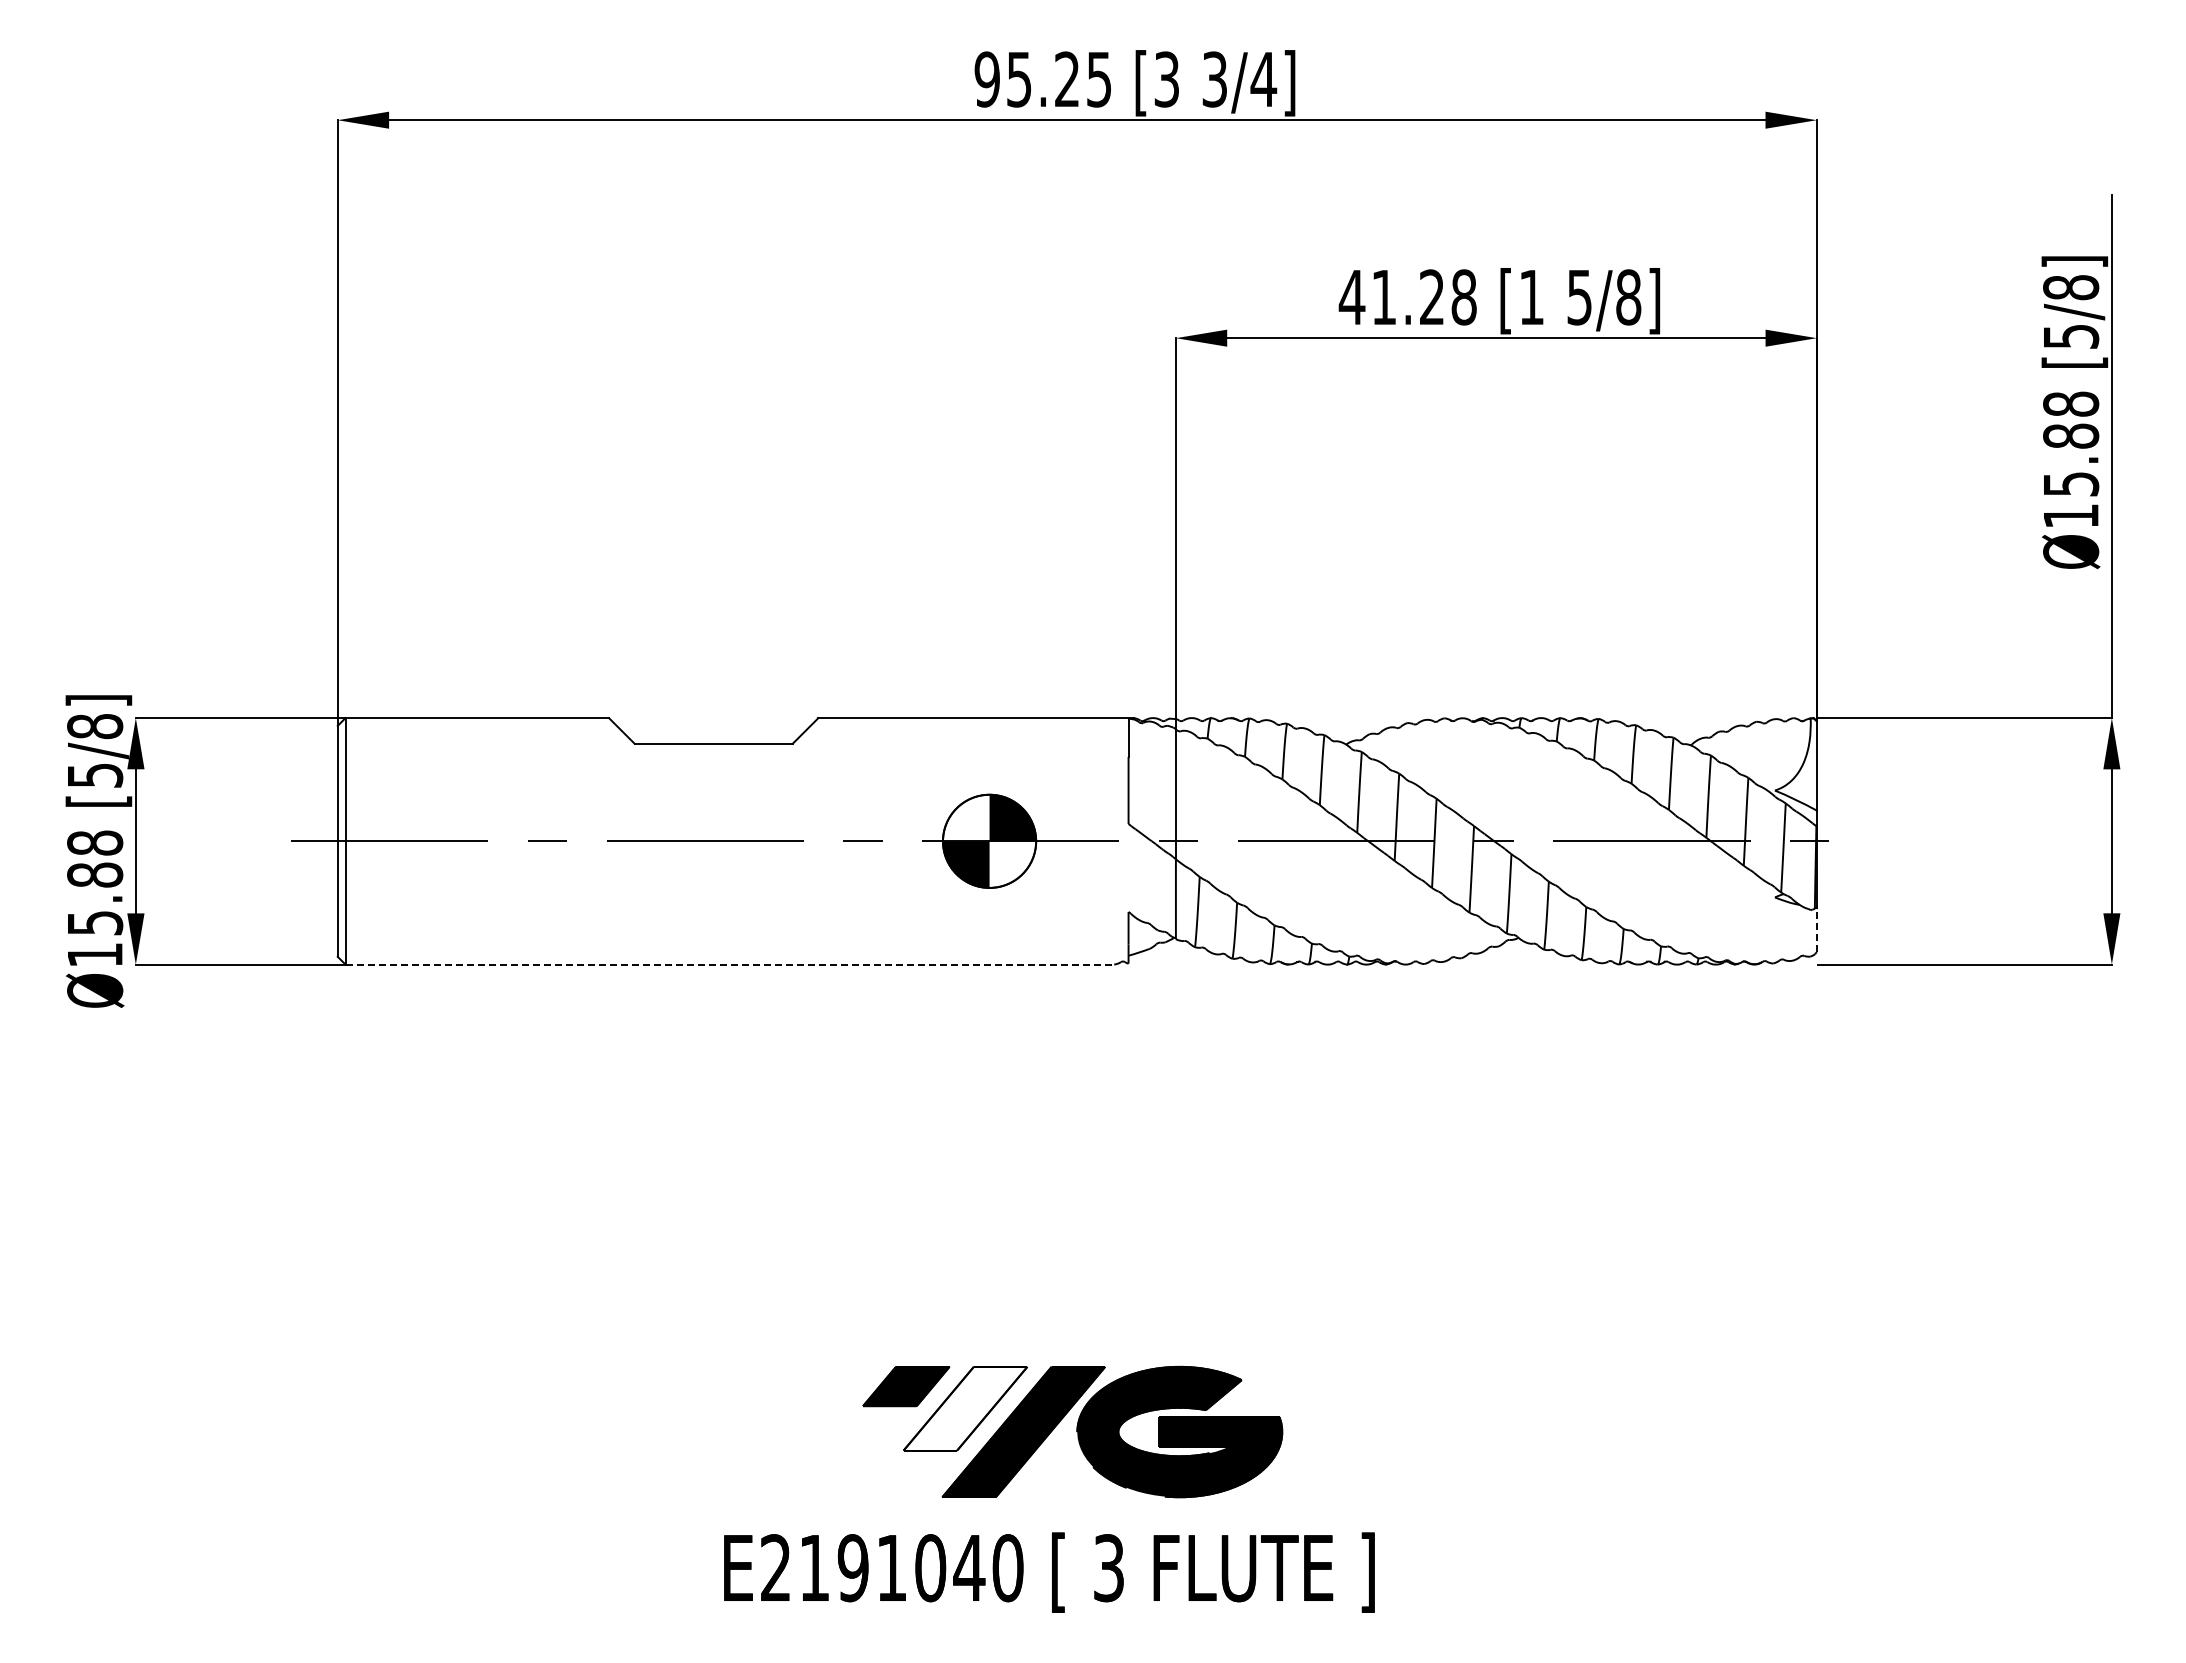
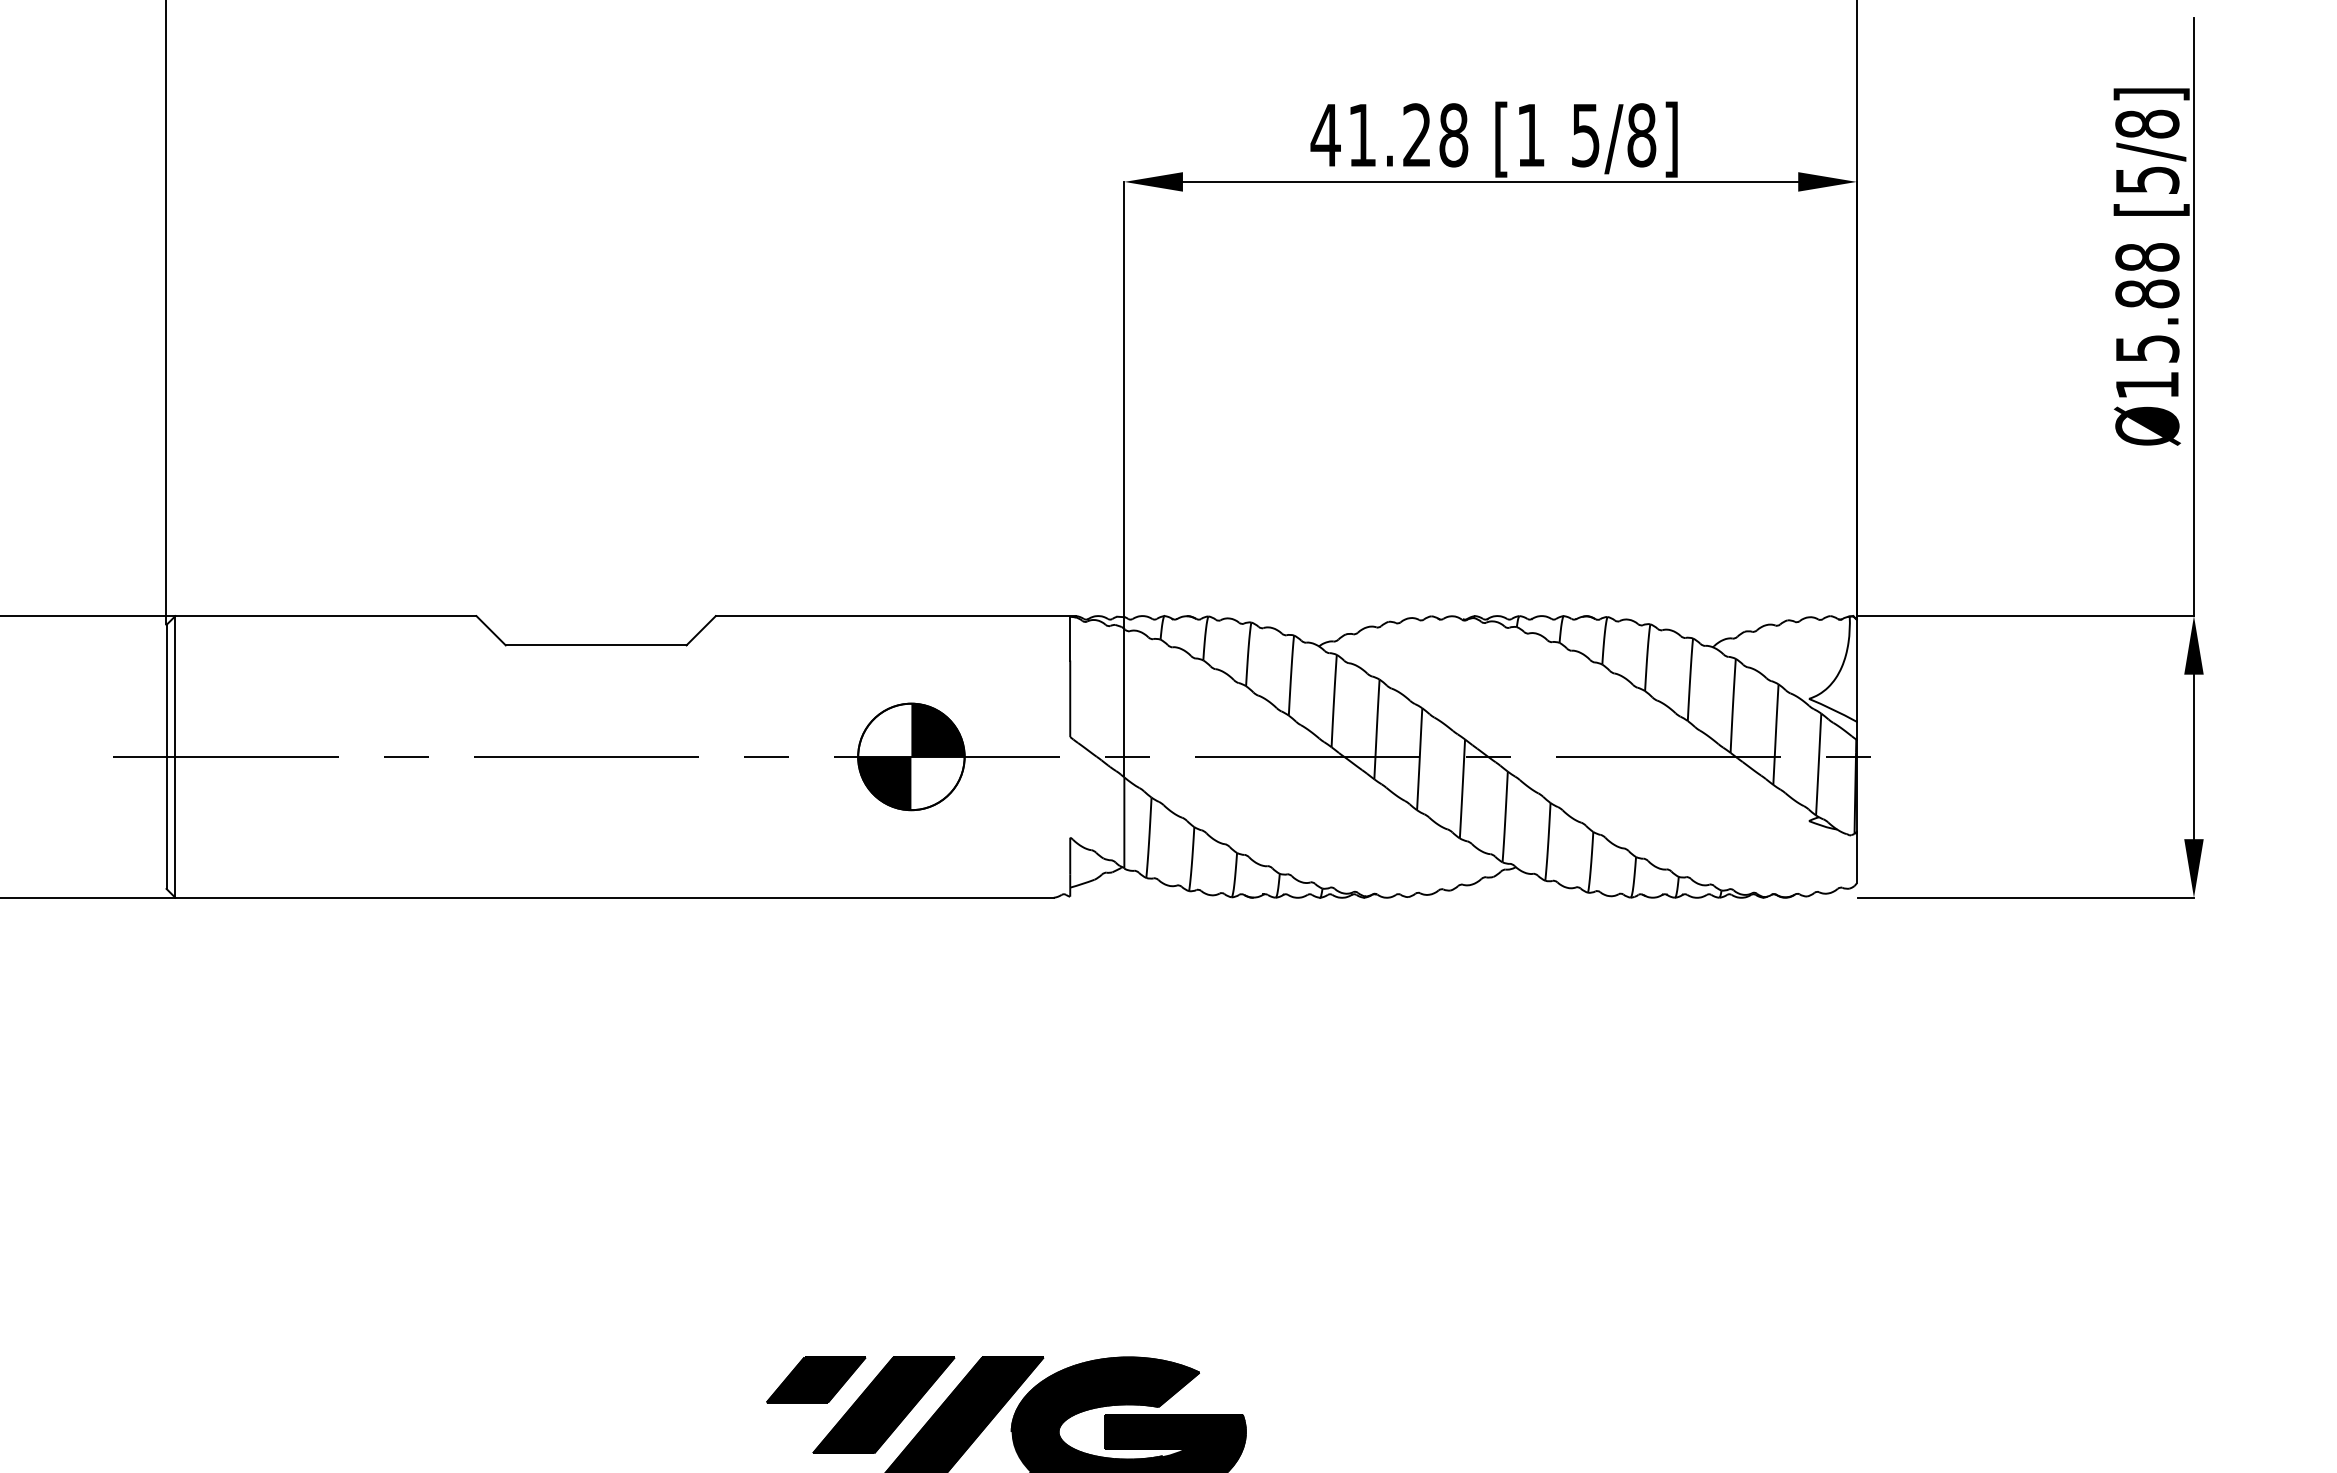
line: (1816, 930) -> (1856, 858), dashed -> solid
line: (730, 964) -> (615, 897), dashed -> solid
fill: (965, 1408) -> (883, 1405), added

